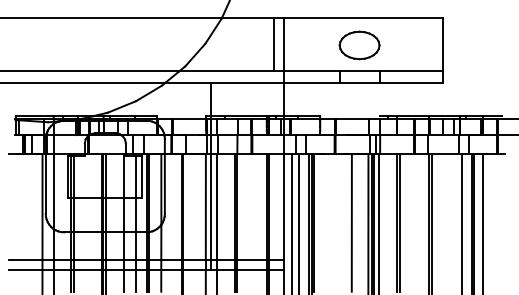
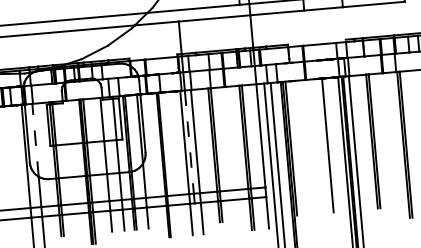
line: (53, 191) -> (35, 140), solid -> dashed
line: (210, 207) -> (189, 142), solid -> dashed

